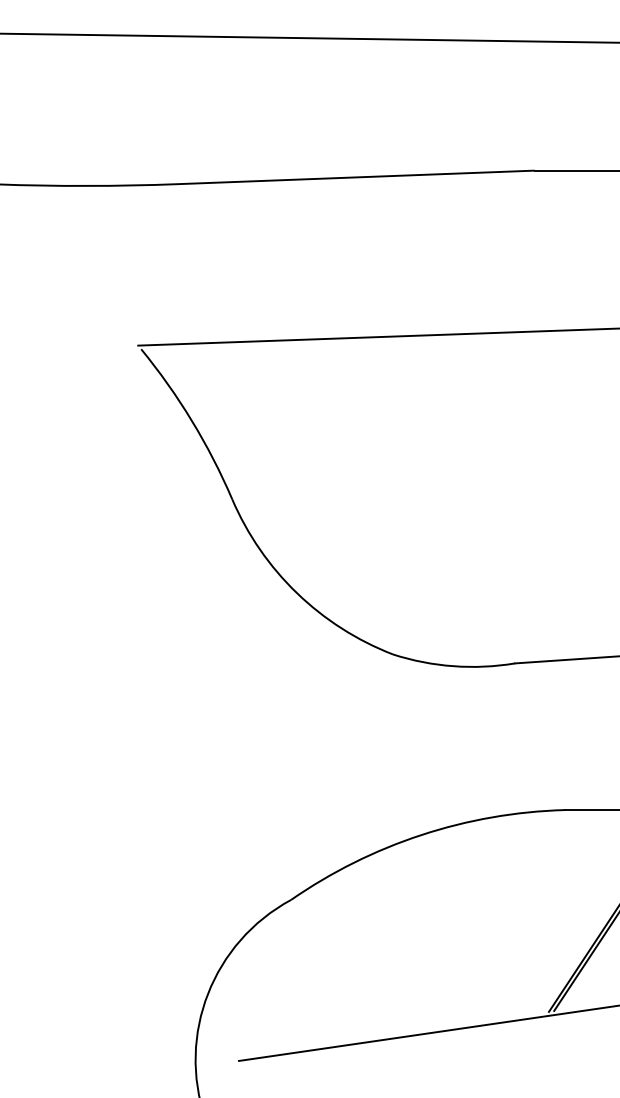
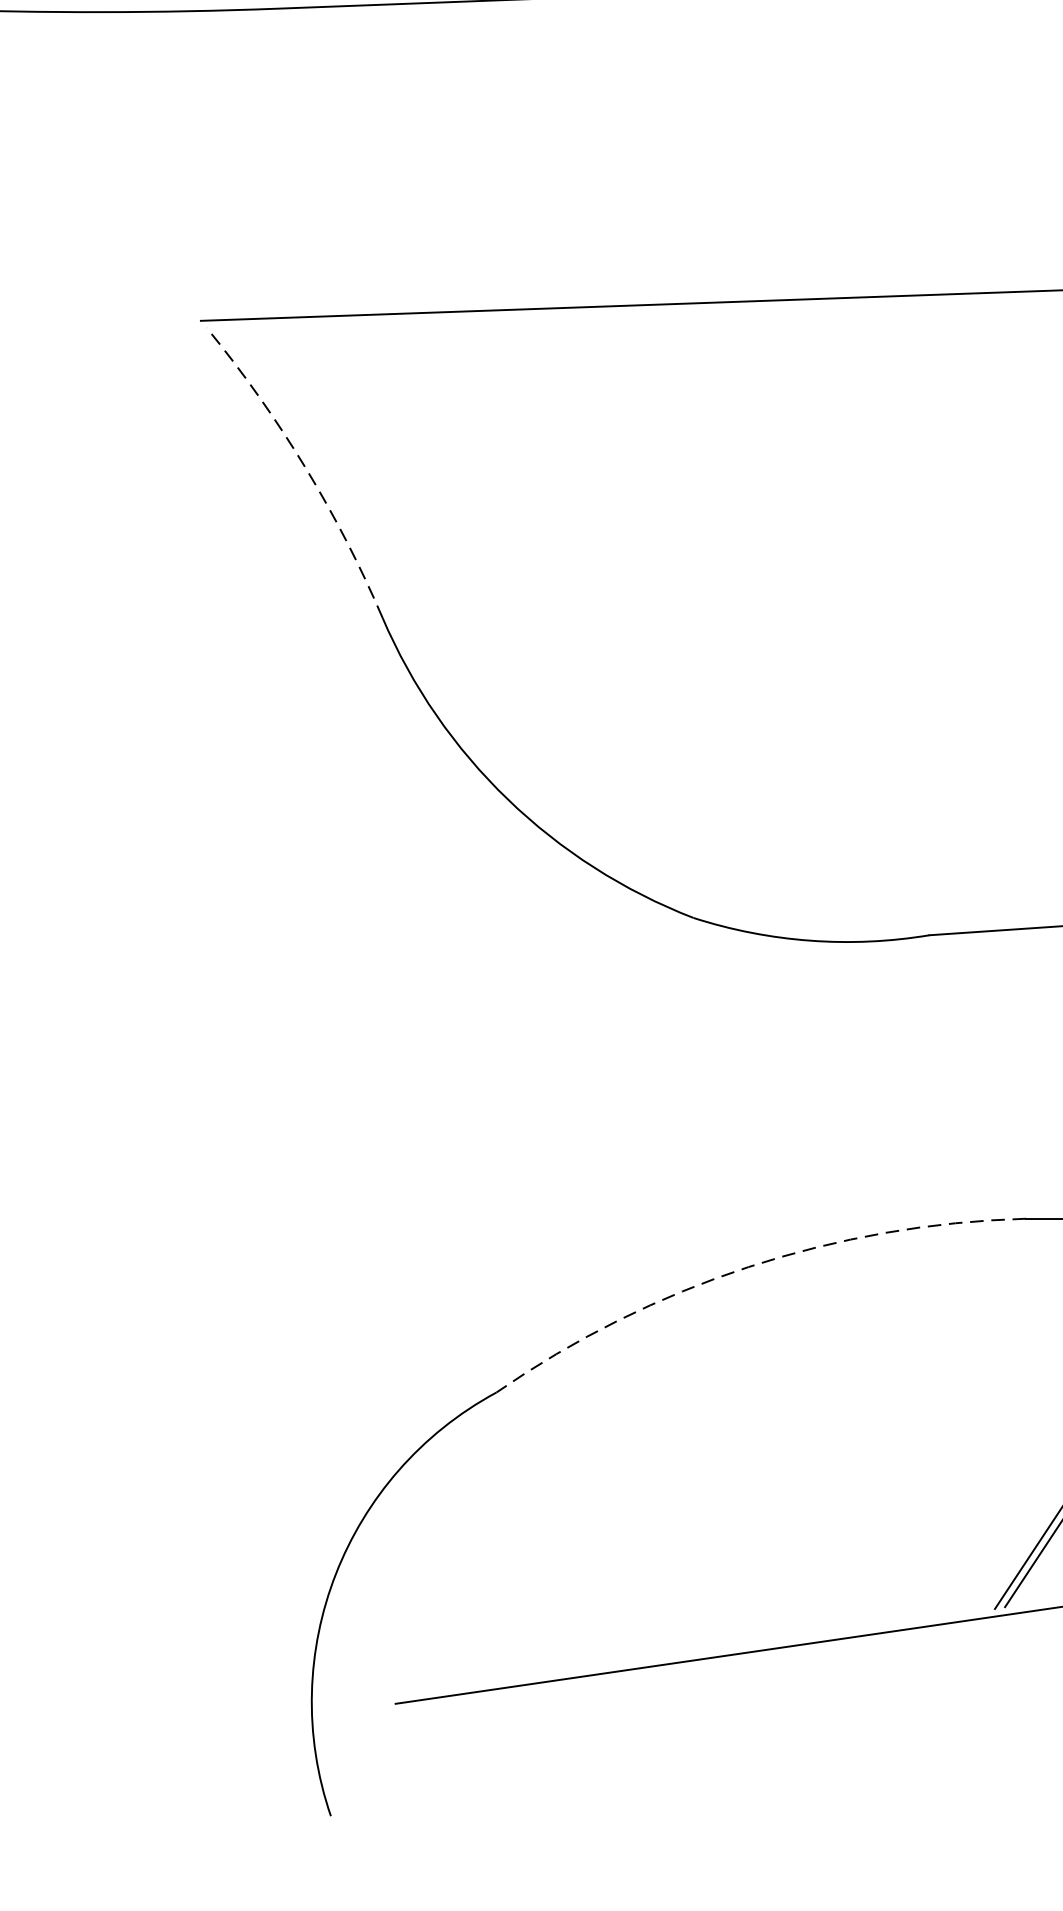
arc: (192, 421) -> (305, 467), solid -> dashed
arc: (421, 835) -> (748, 1267), solid -> dashed

